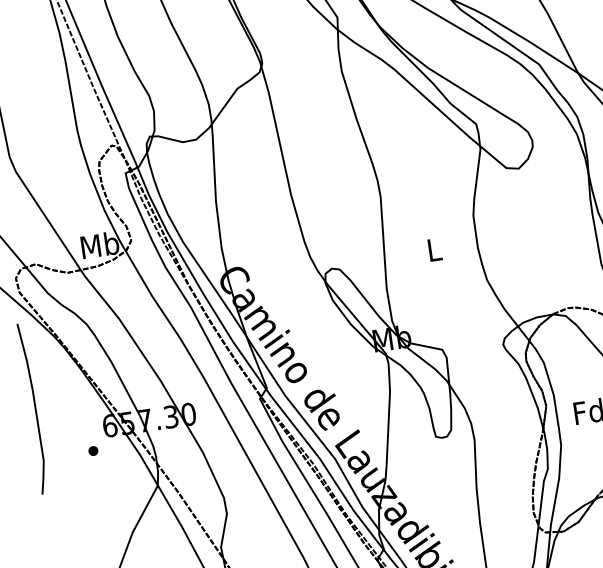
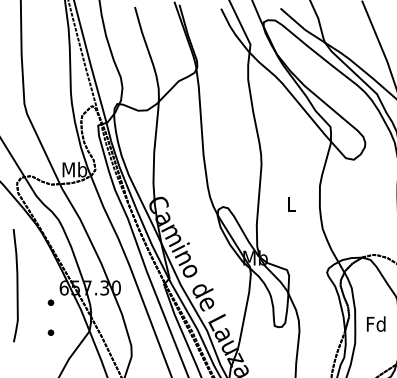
curve: (34, 408) -> (16, 285), moved
part: (99, 495) -> (50, 332), added

